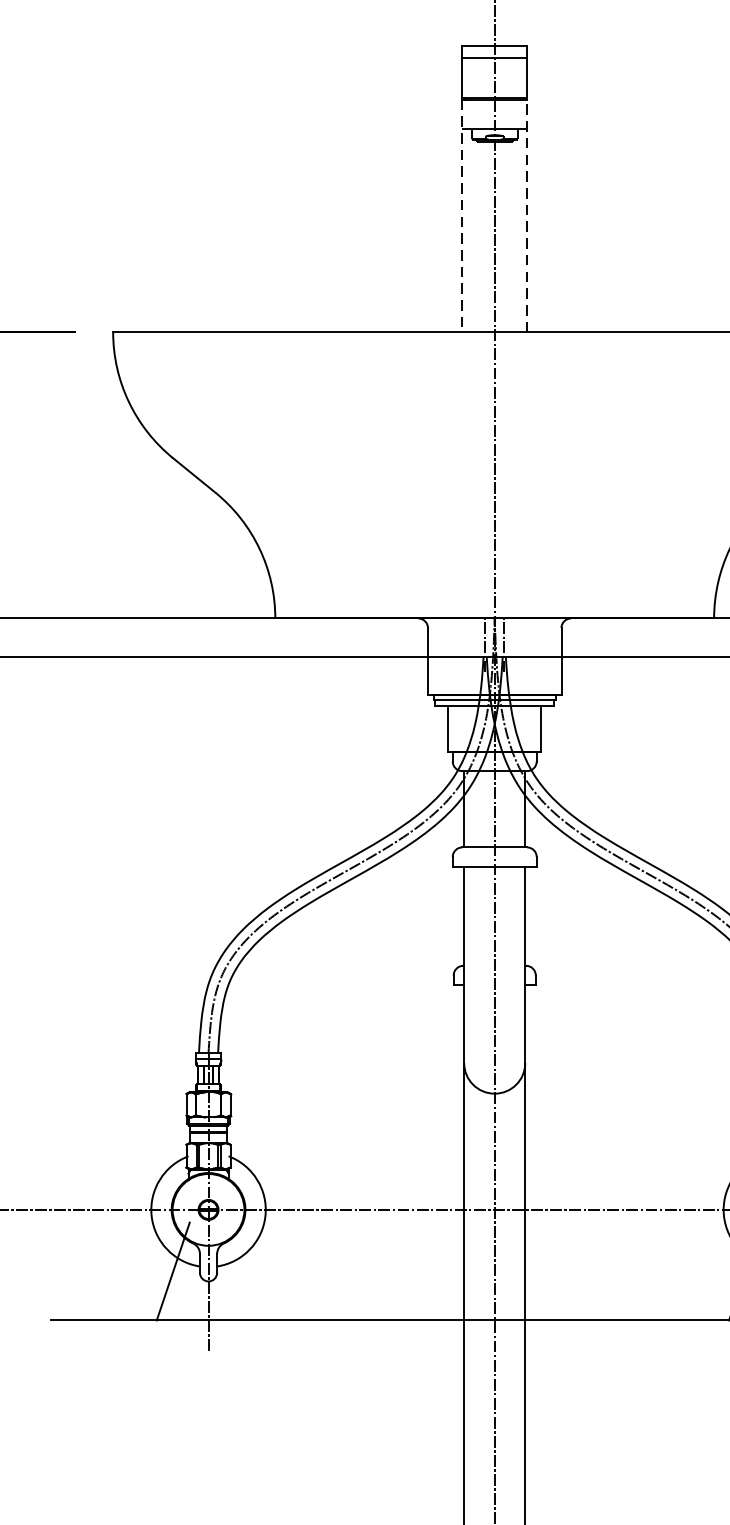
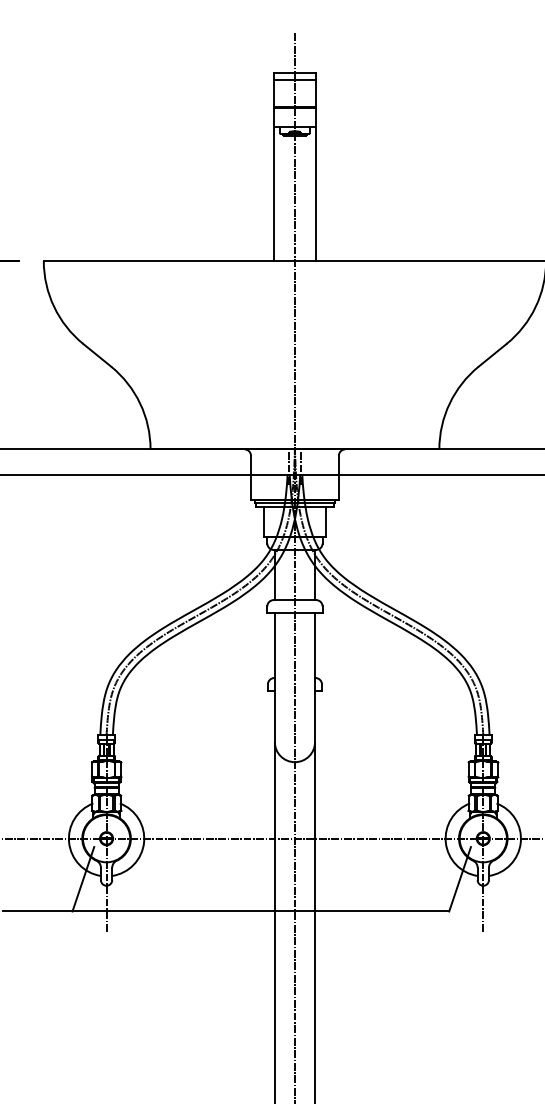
line: (462, 215) -> (273, 184), dashed -> solid
line: (527, 215) -> (316, 184), dashed -> solid

